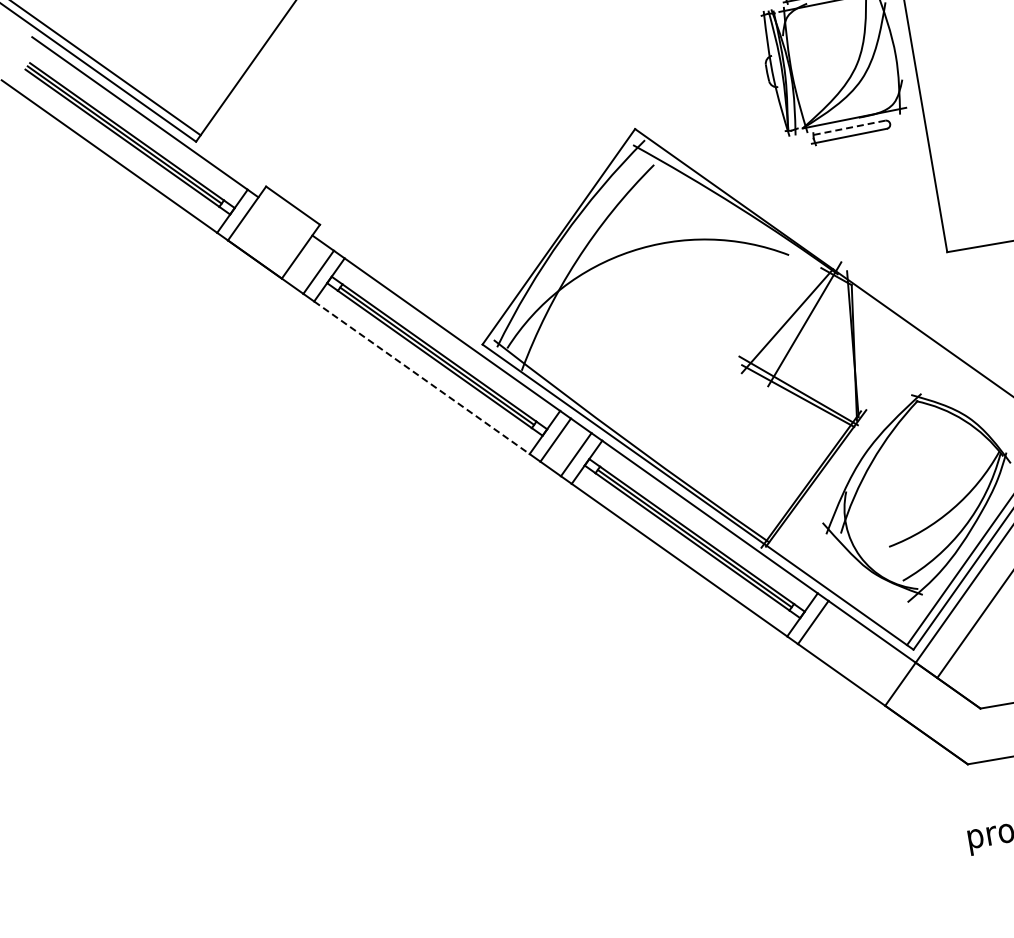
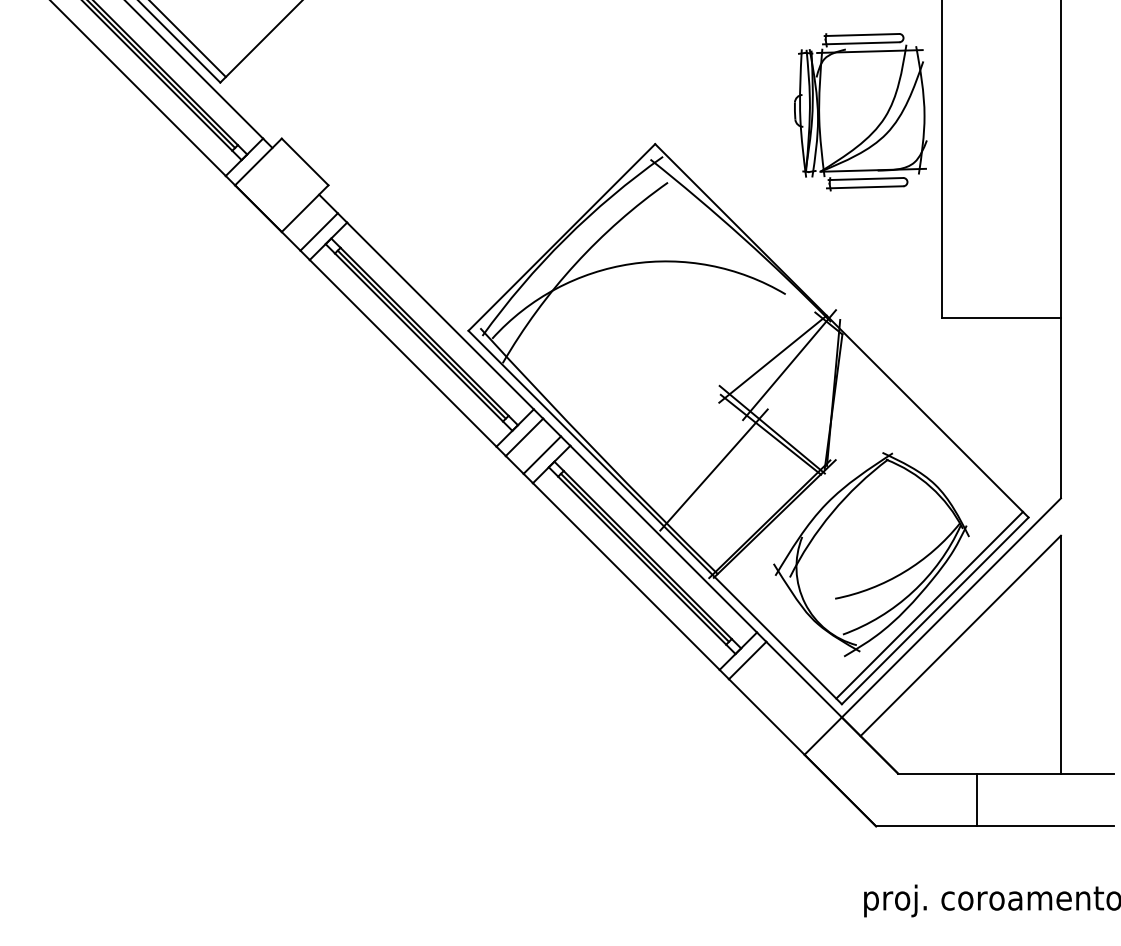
line: (848, 128) -> (865, 179), dashed -> solid
line: (422, 377) -> (403, 353), dashed -> solid
line: (747, 439) -> (713, 469), added

